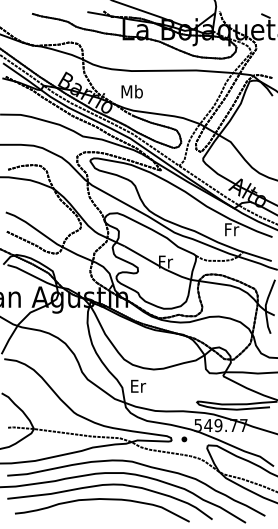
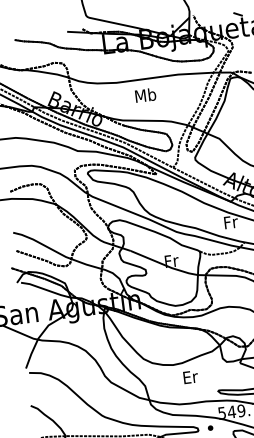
text: (131, 91) -> (145, 95), moved
text: (138, 385) -> (190, 376), moved

